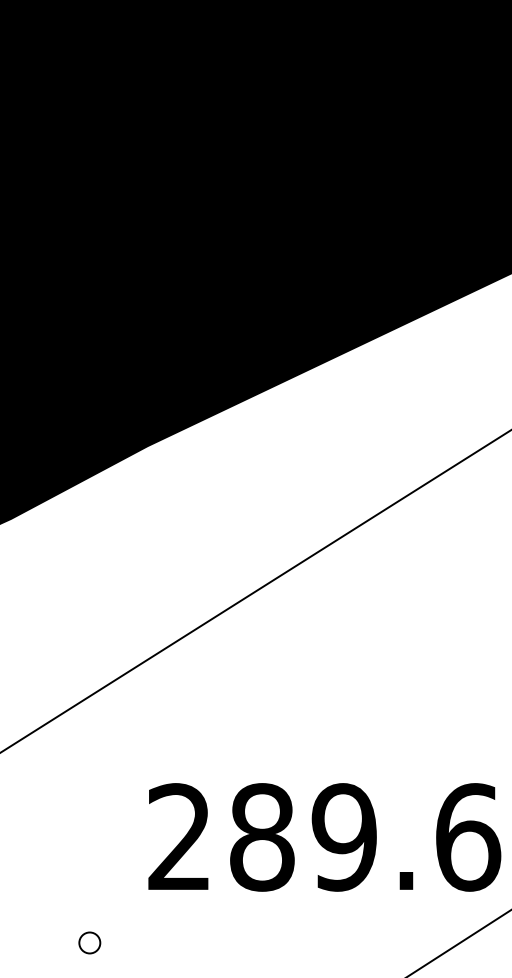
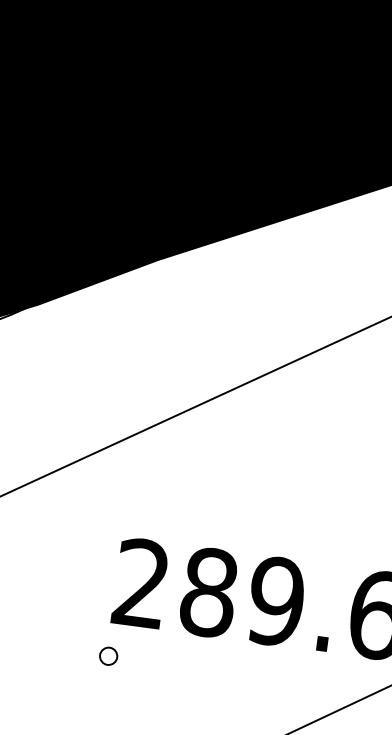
part: (89, 942) -> (108, 655), moved

